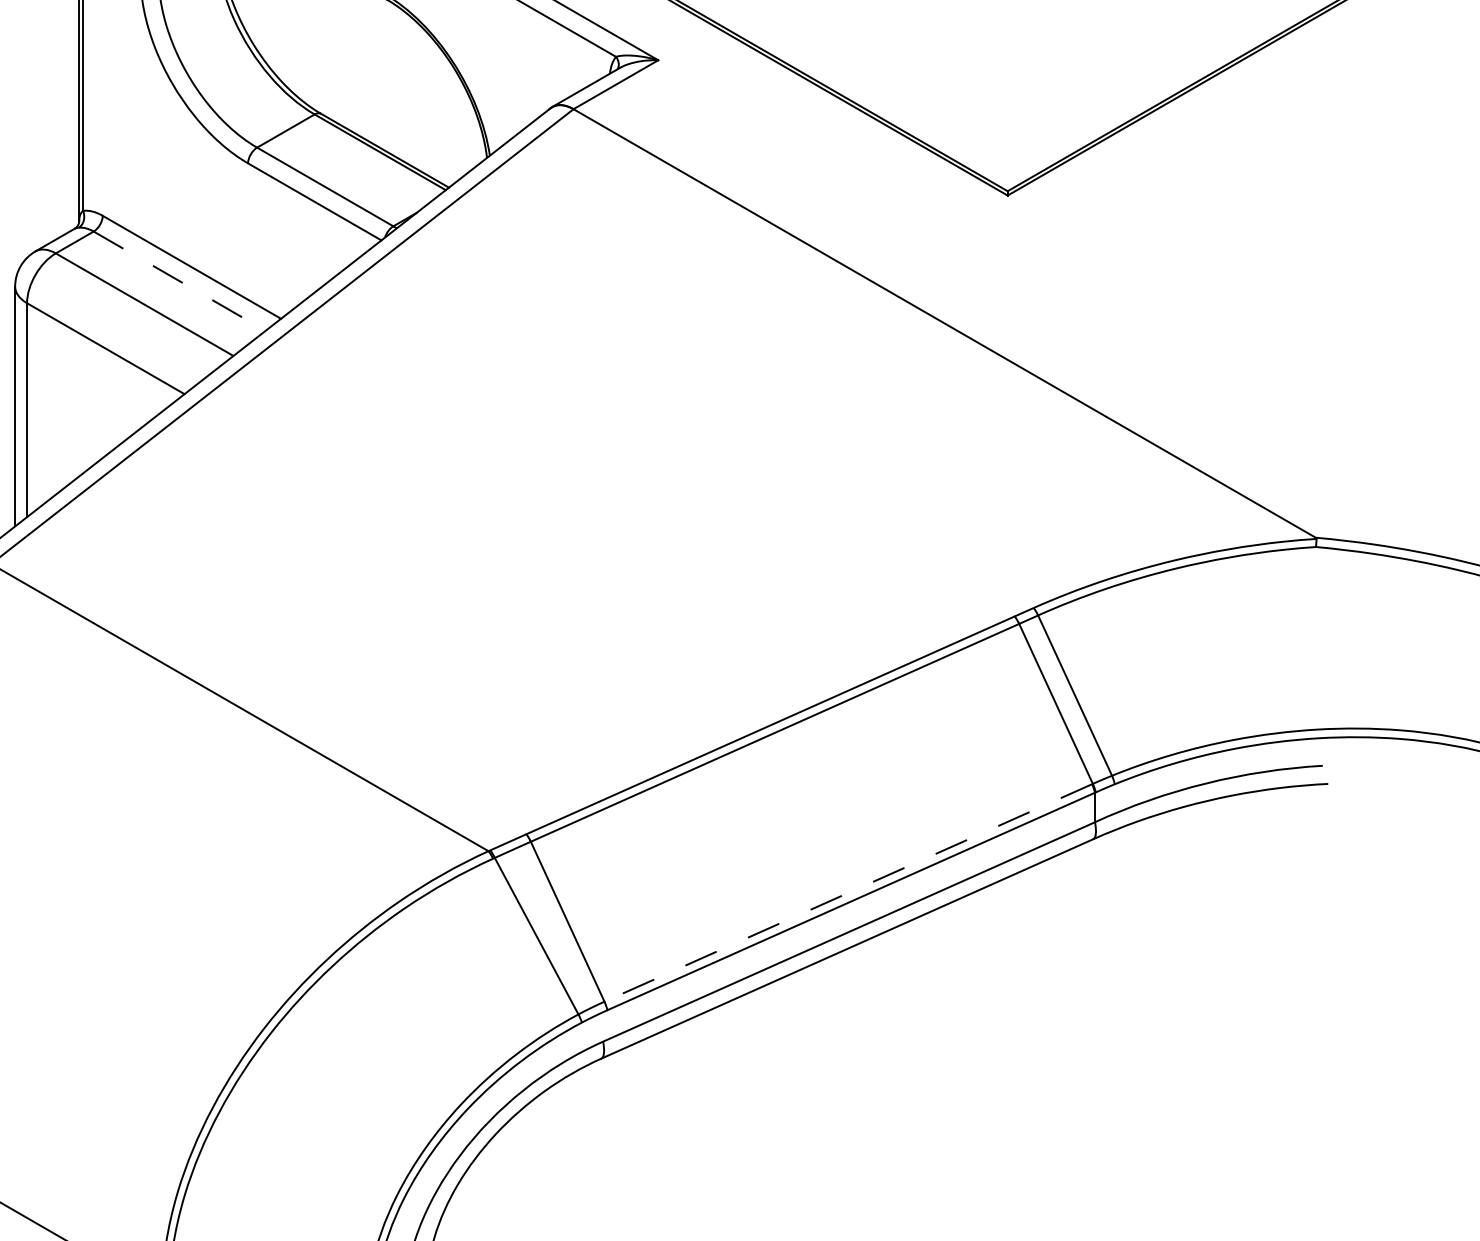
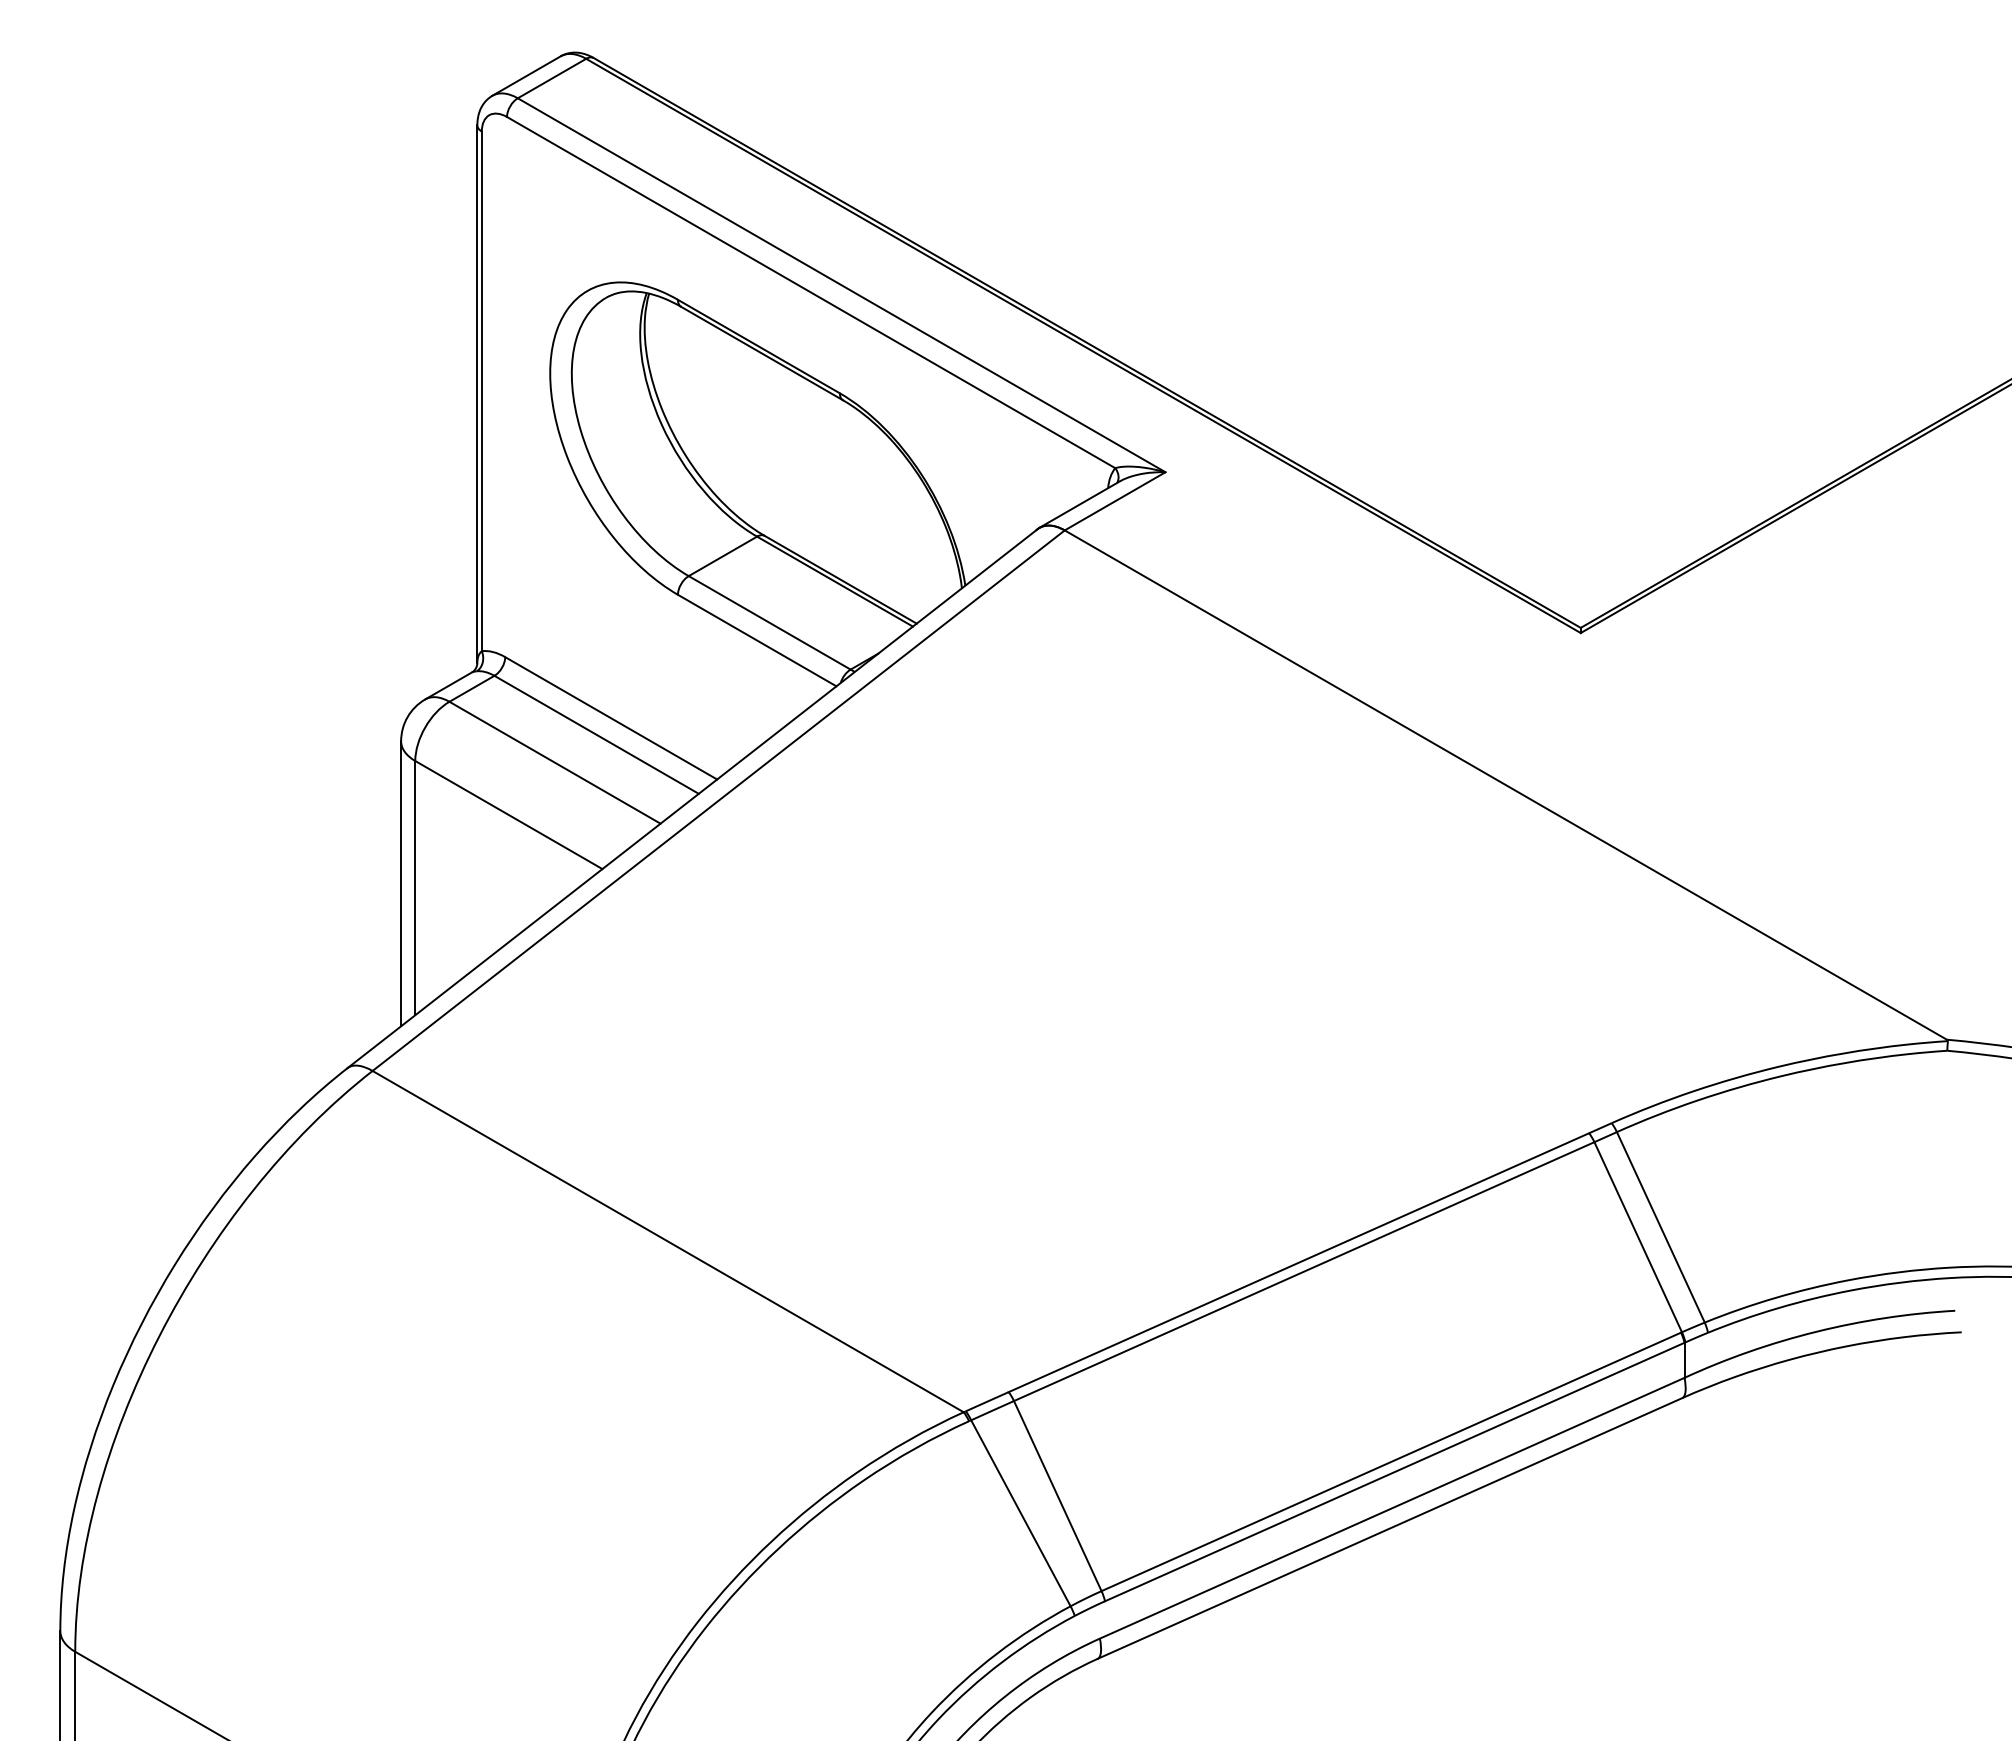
line: (179, 280) -> (596, 734), dashed -> solid
line: (847, 893) -> (1390, 1462), dashed -> solid

